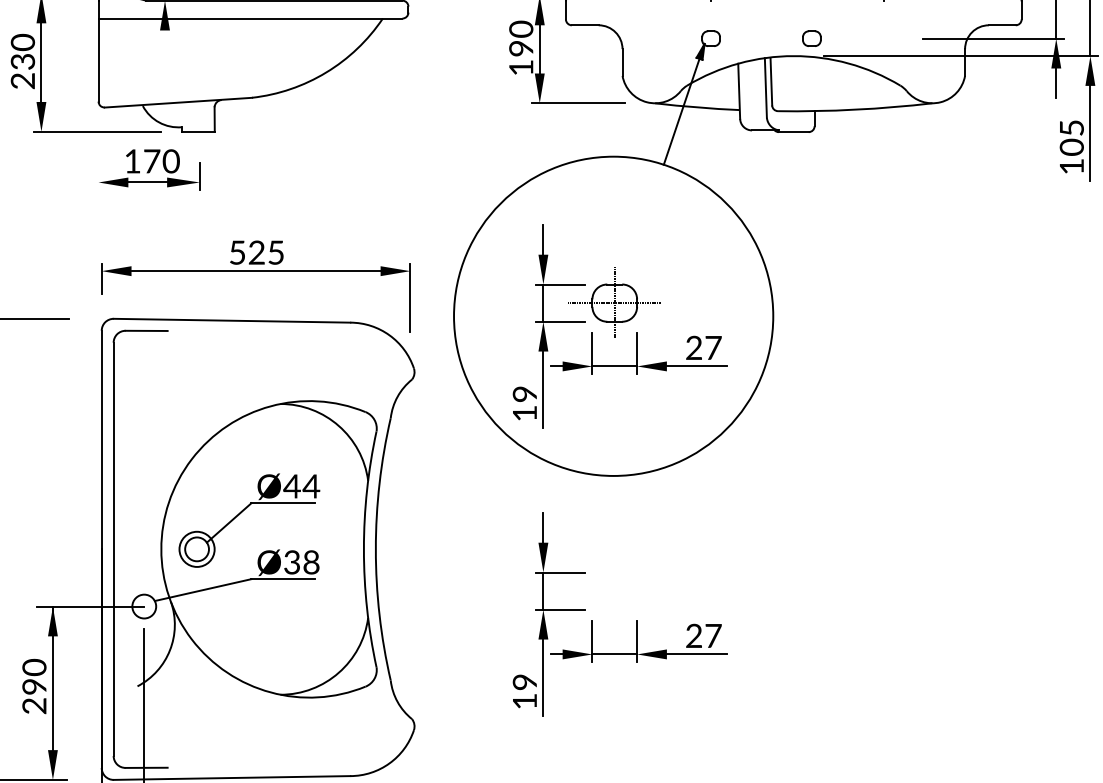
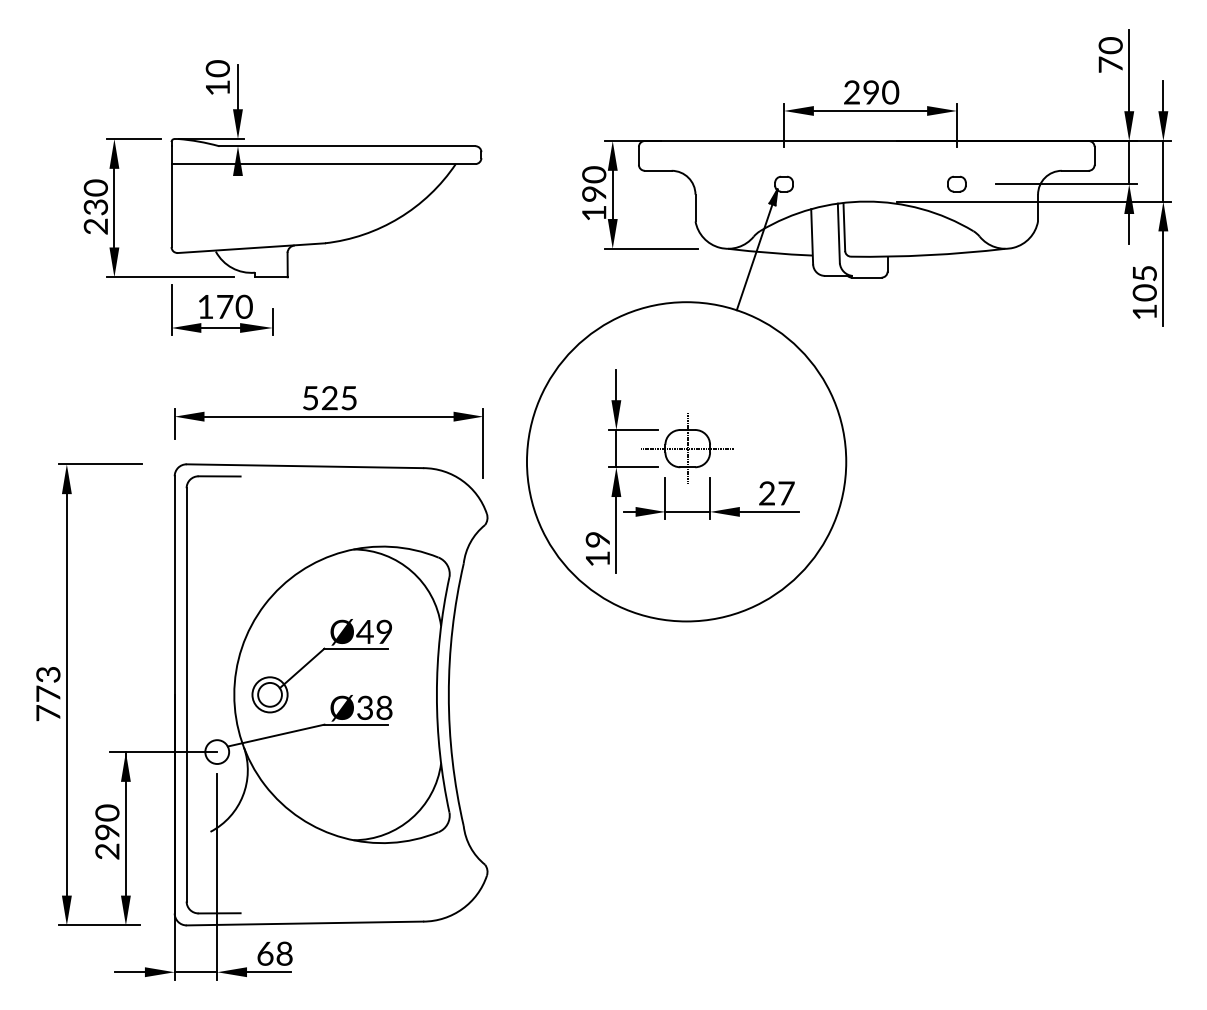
part: (811, 38) -> (956, 183), moved
line: (98, 165) -> (171, 310), added
text: (311, 486) -> (384, 631), Ø44 -> Ø49
part: (636, 620) -> (709, 765), removed

